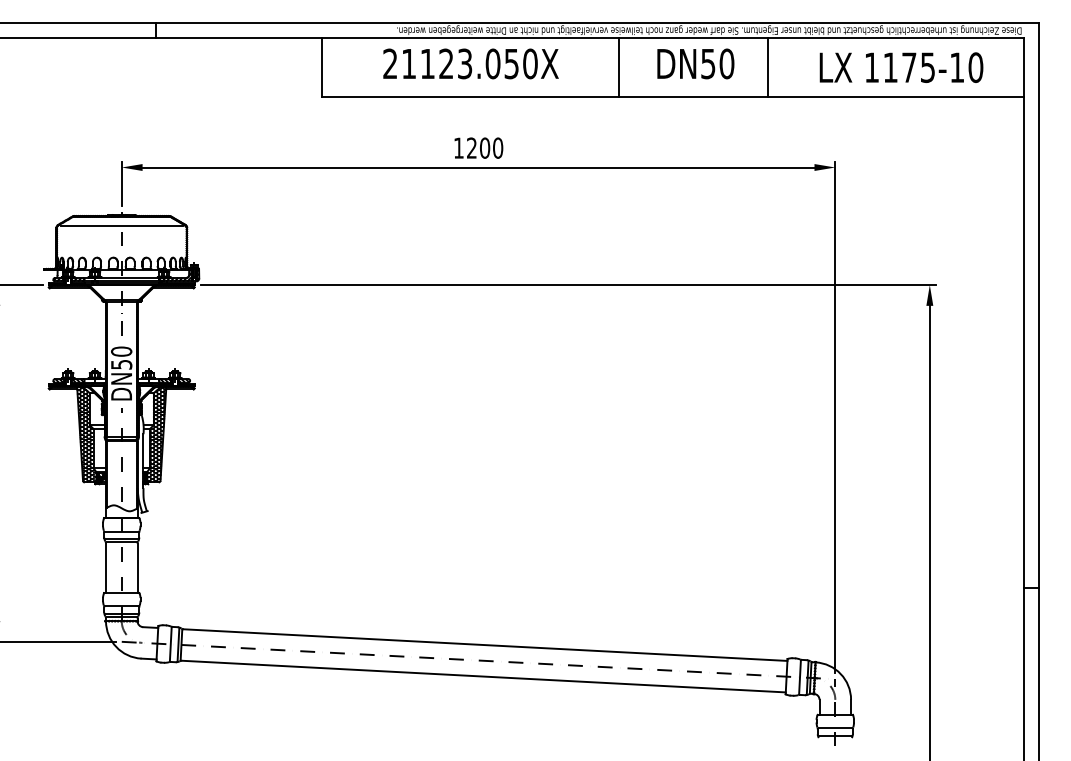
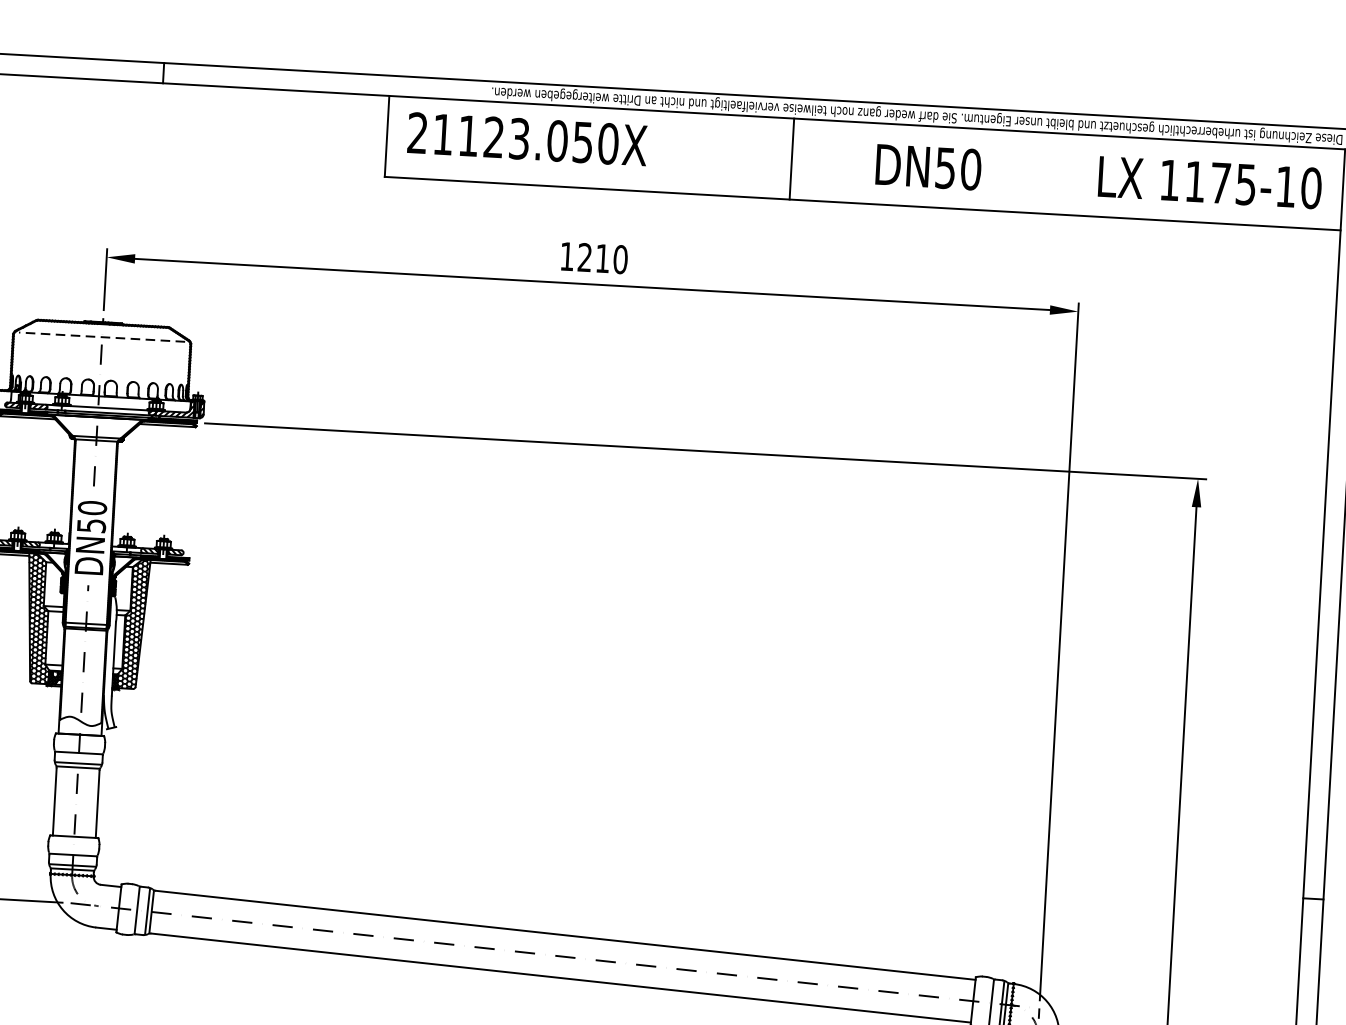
text: (470, 63) -> (526, 138), moved
text: (695, 63) -> (928, 166), moved
line: (768, 67) -> (994, 170), removed
text: (901, 67) -> (1210, 182), moved
text: (485, 147) -> (603, 257), 1200 -> 1210
line: (121, 226) -> (101, 337), solid -> dashed

